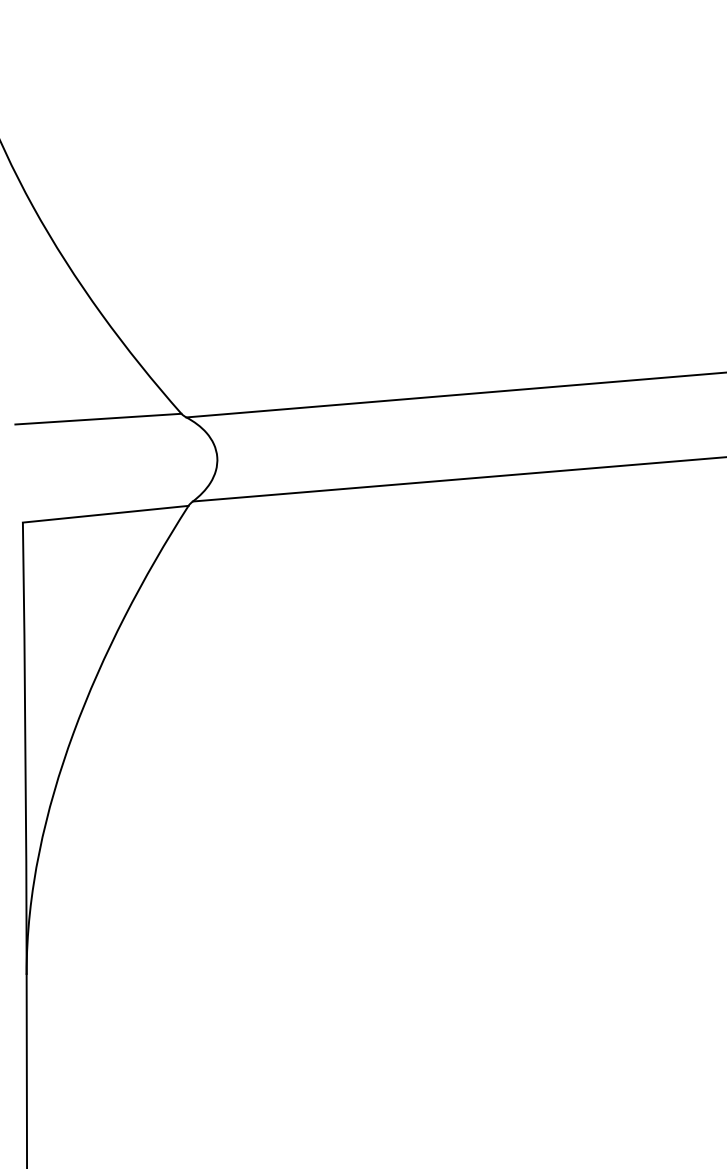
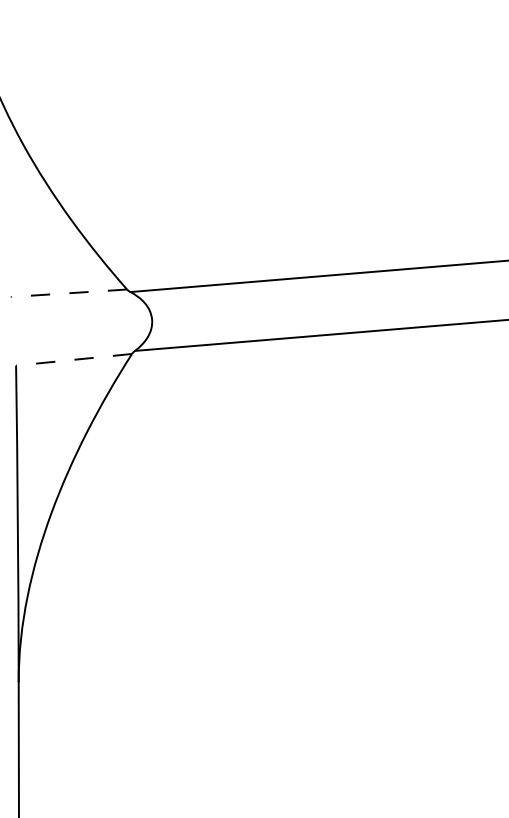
line: (97, 419) -> (68, 293), solid -> dashed
line: (104, 513) -> (73, 359), solid -> dashed

